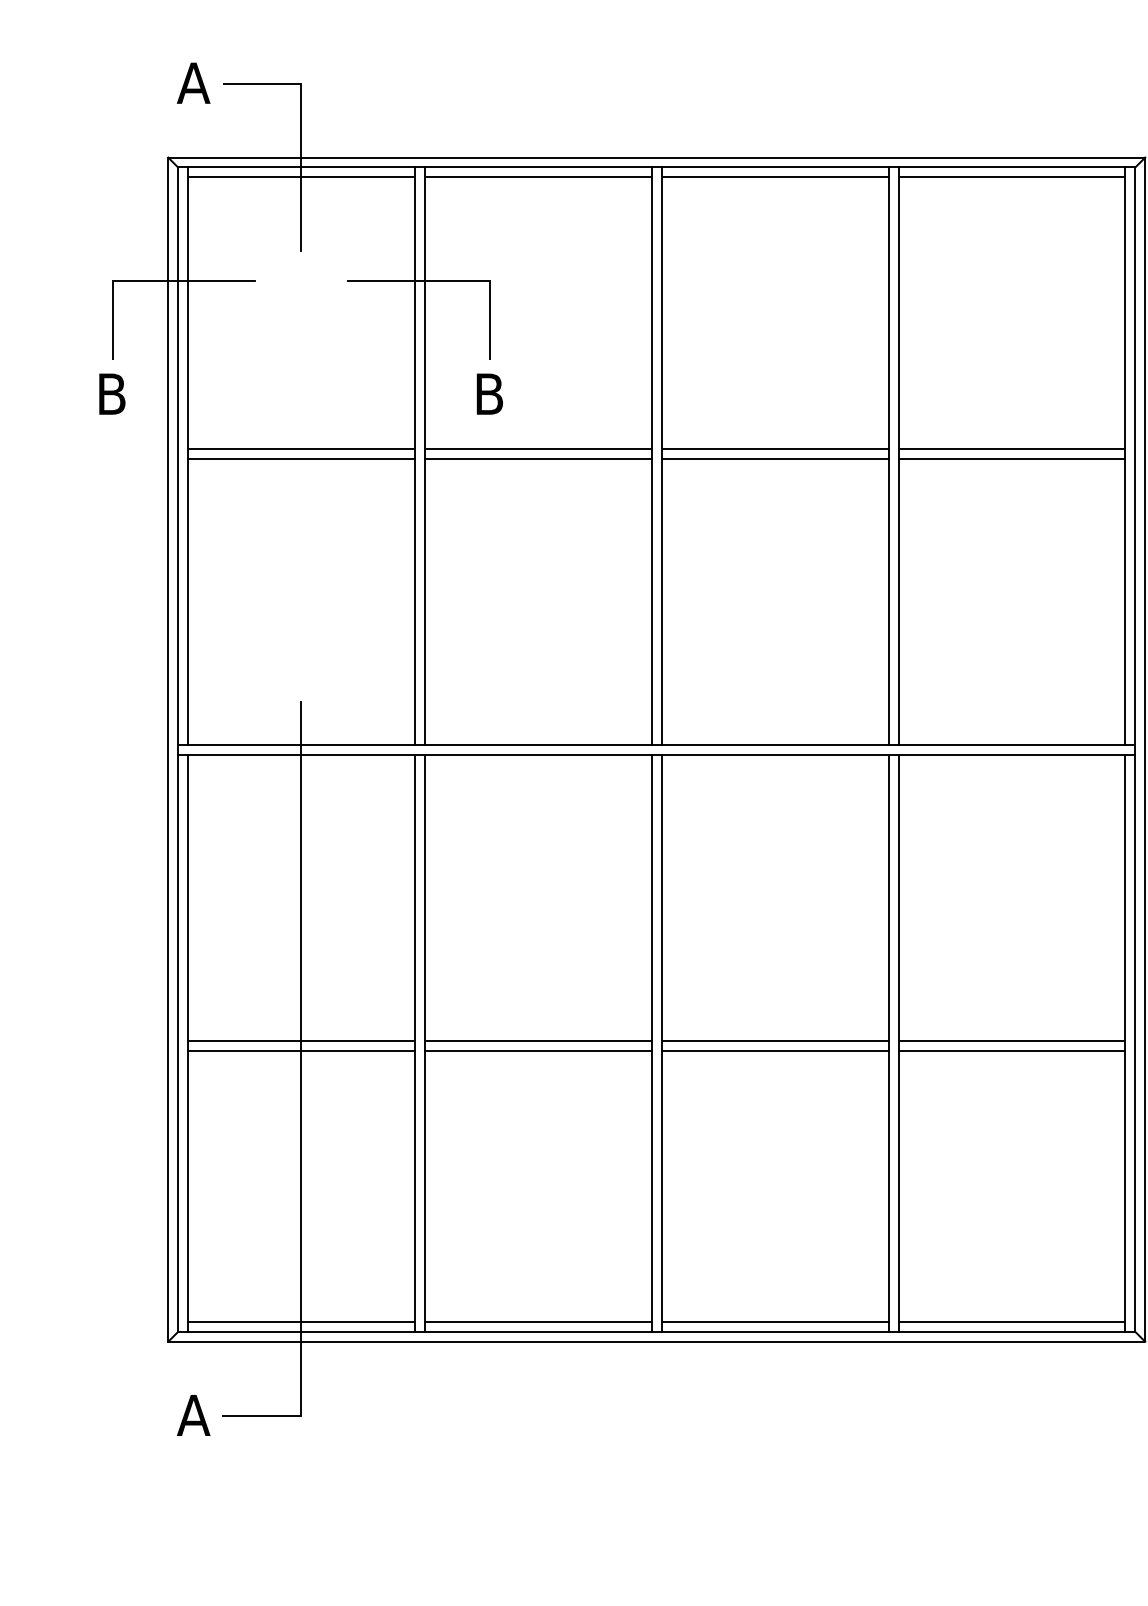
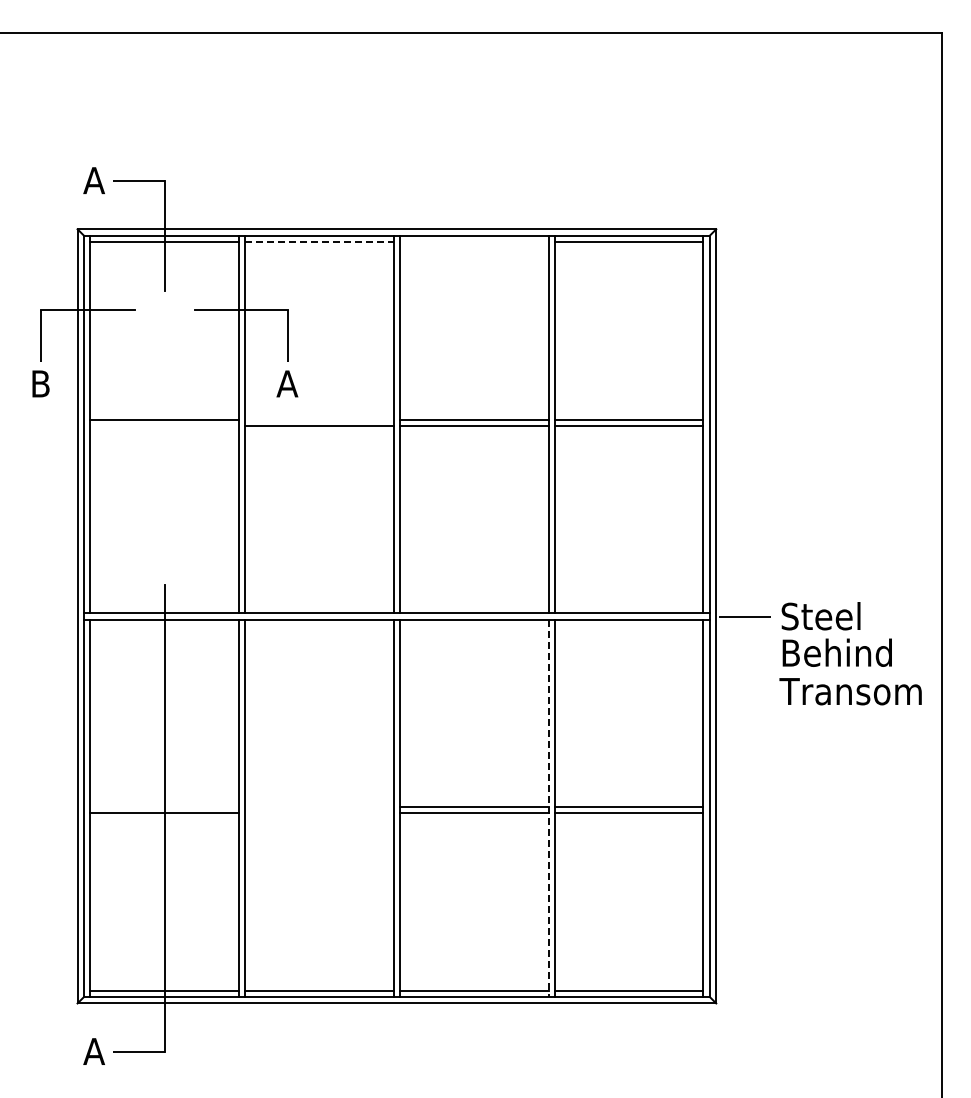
line: (539, 177) -> (320, 242), solid -> dashed
line: (775, 177) -> (474, 242), removed
text: (489, 393) -> (287, 383), B -> A
line: (538, 448) -> (319, 419), removed
line: (301, 459) -> (164, 426), removed
line: (301, 1040) -> (164, 806), removed
line: (538, 1040) -> (319, 806), removed
line: (888, 1043) -> (548, 808), solid -> dashed
line: (538, 1051) -> (319, 813), removed

